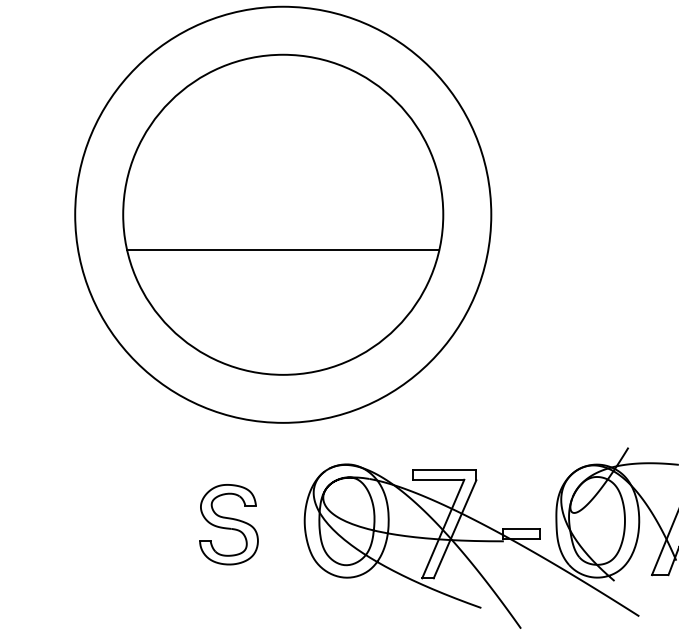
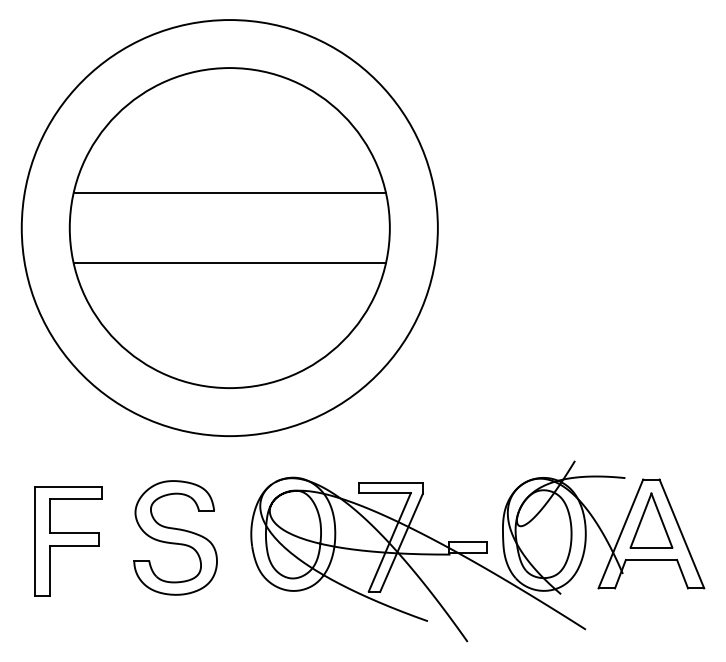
line: (282, 179) -> (229, 192), added
part: (228, 524) -> (175, 537), size x1.43
part: (121, 528) -> (68, 541), added

